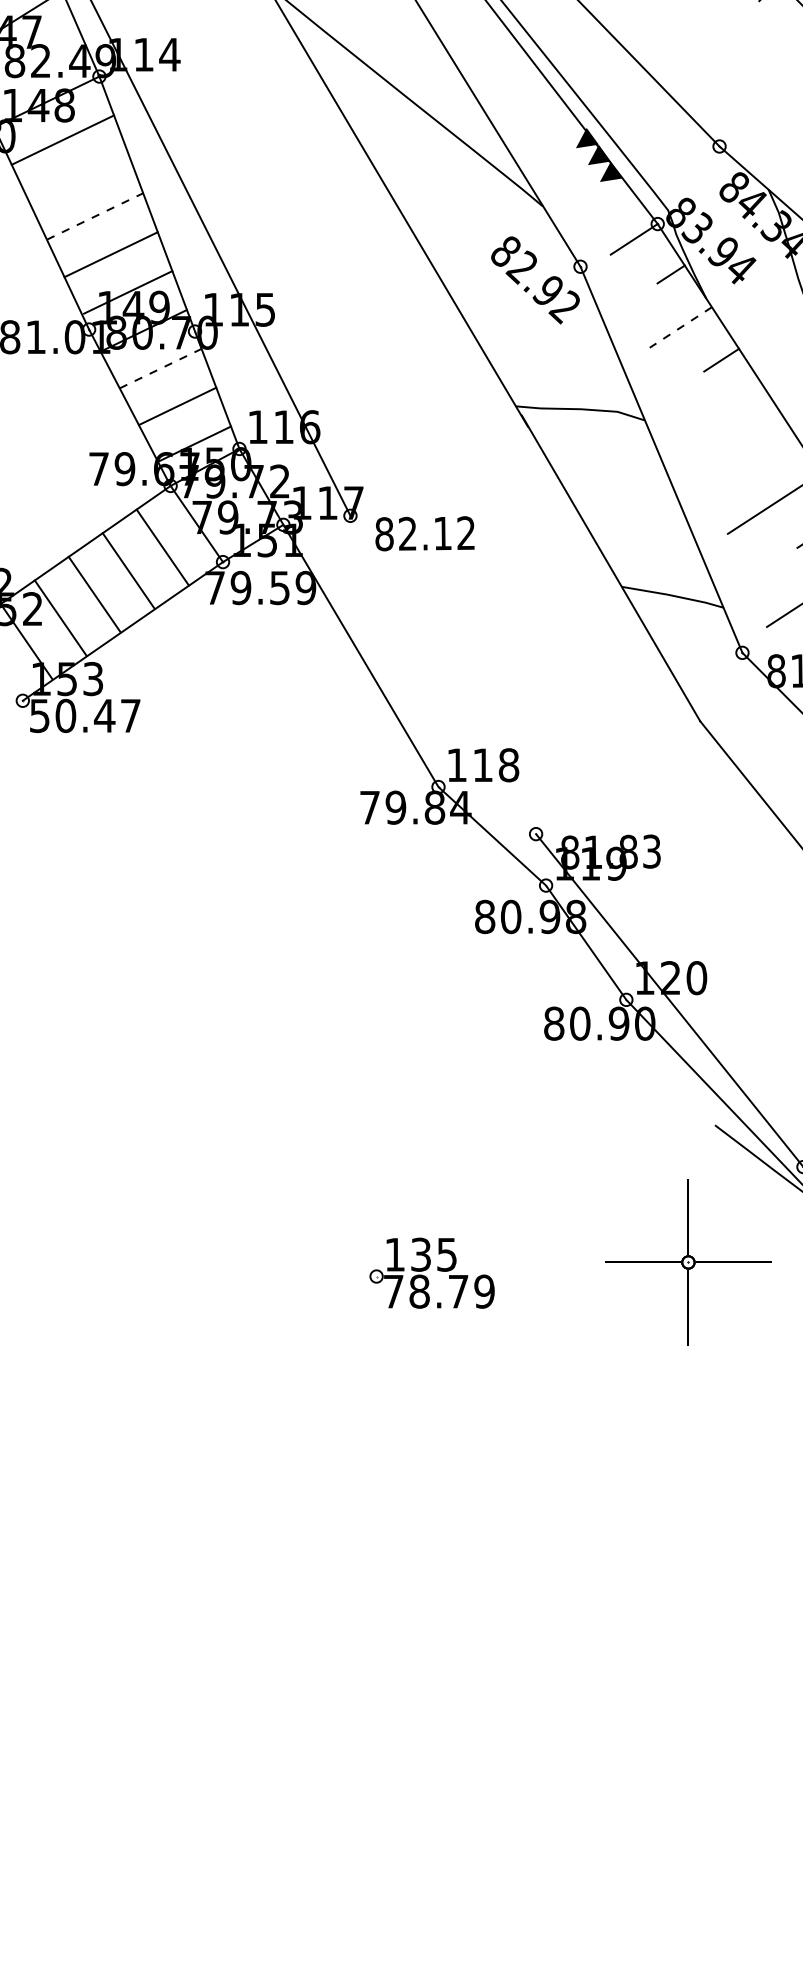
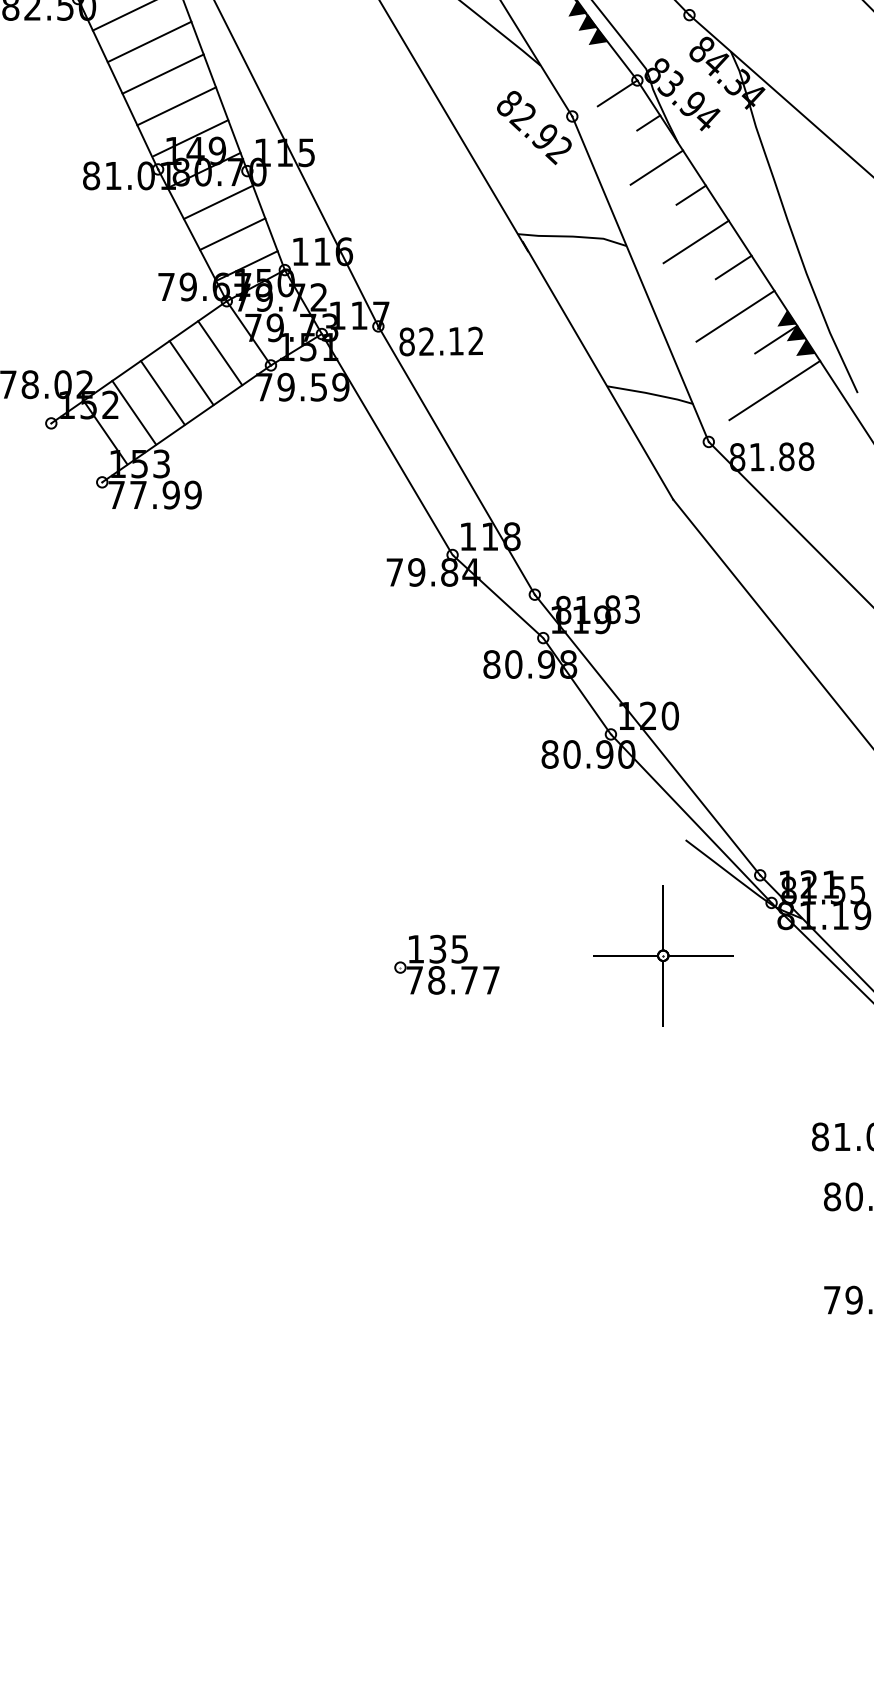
line: (78, 177) -> (149, 41), added
line: (95, 215) -> (163, 73), dashed -> solid
line: (680, 327) -> (656, 167), dashed -> solid
line: (160, 368) -> (218, 202), dashed -> solid
line: (726, 415) -> (695, 241), added
line: (771, 445) -> (733, 267), added
line: (443, 674) -> (456, 460), added
text: (84, 715) -> (154, 494), 50.47 -> 77.99
text: (483, 1291) -> (490, 980), 78.79 -> 78.77

